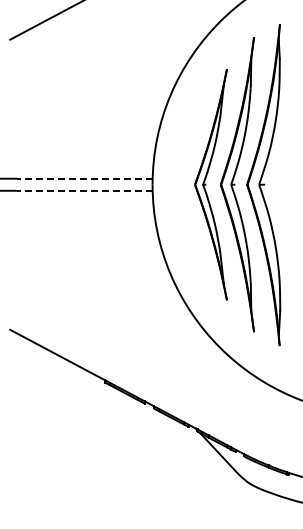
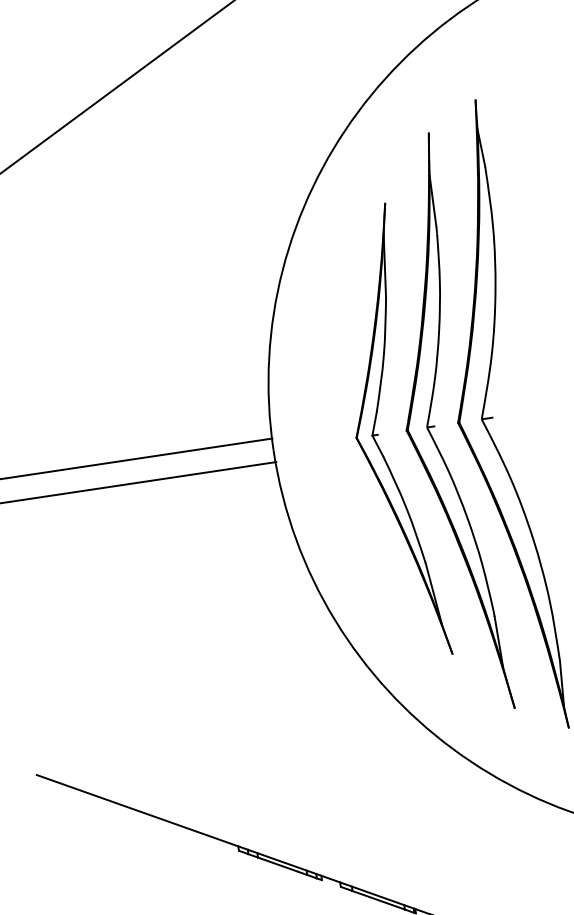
line: (84, 178) -> (138, 458), dashed -> solid
line: (84, 190) -> (142, 481), dashed -> solid

